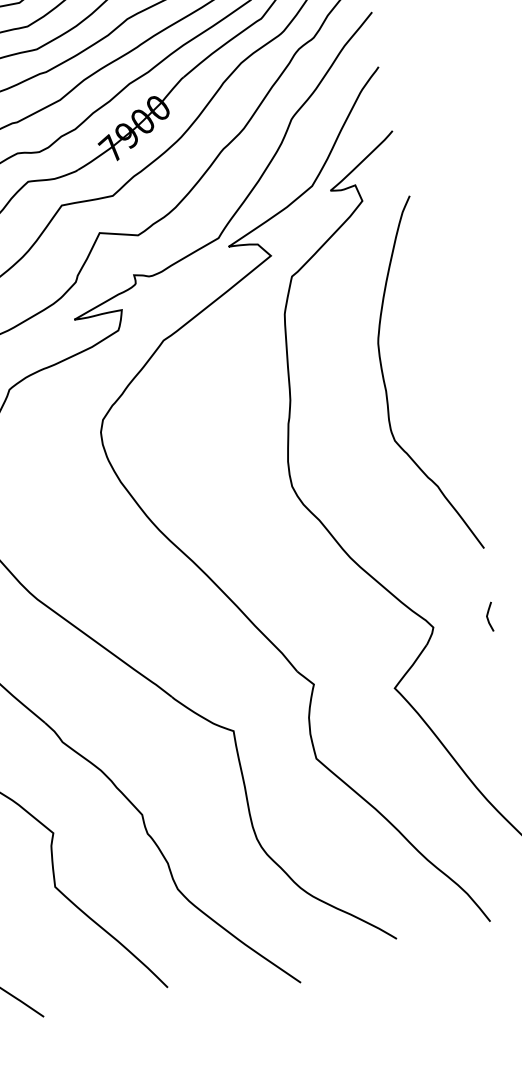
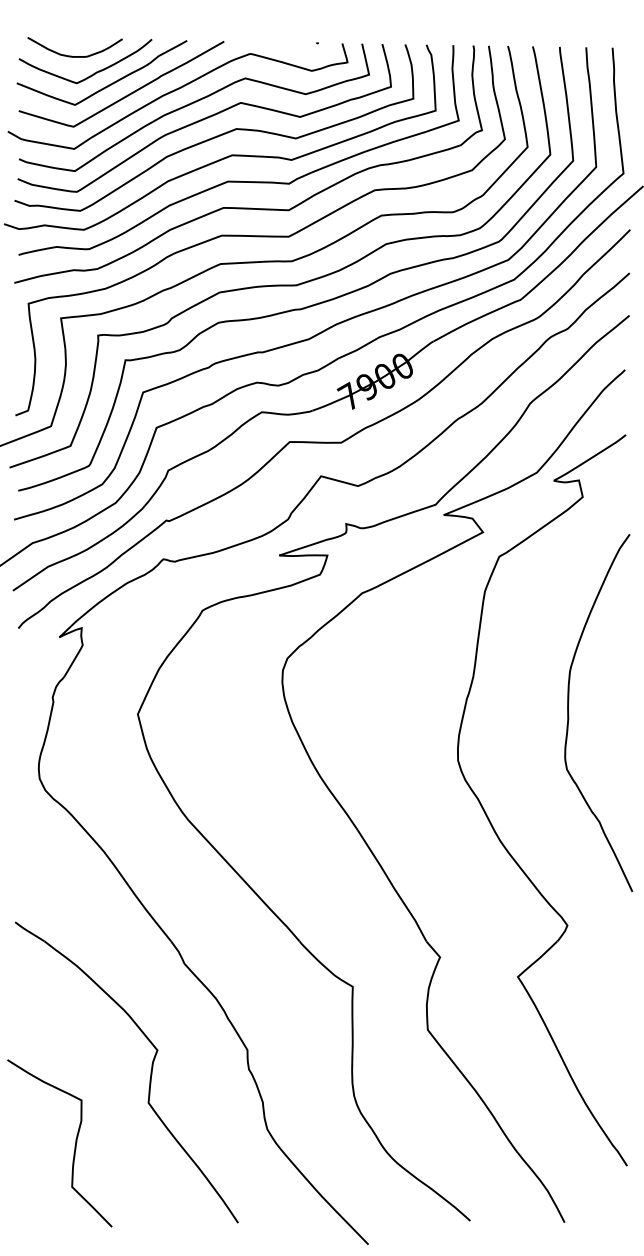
curve: (386, 384) -> (569, 713), moved
line: (488, 617) -> (622, 926), removed

